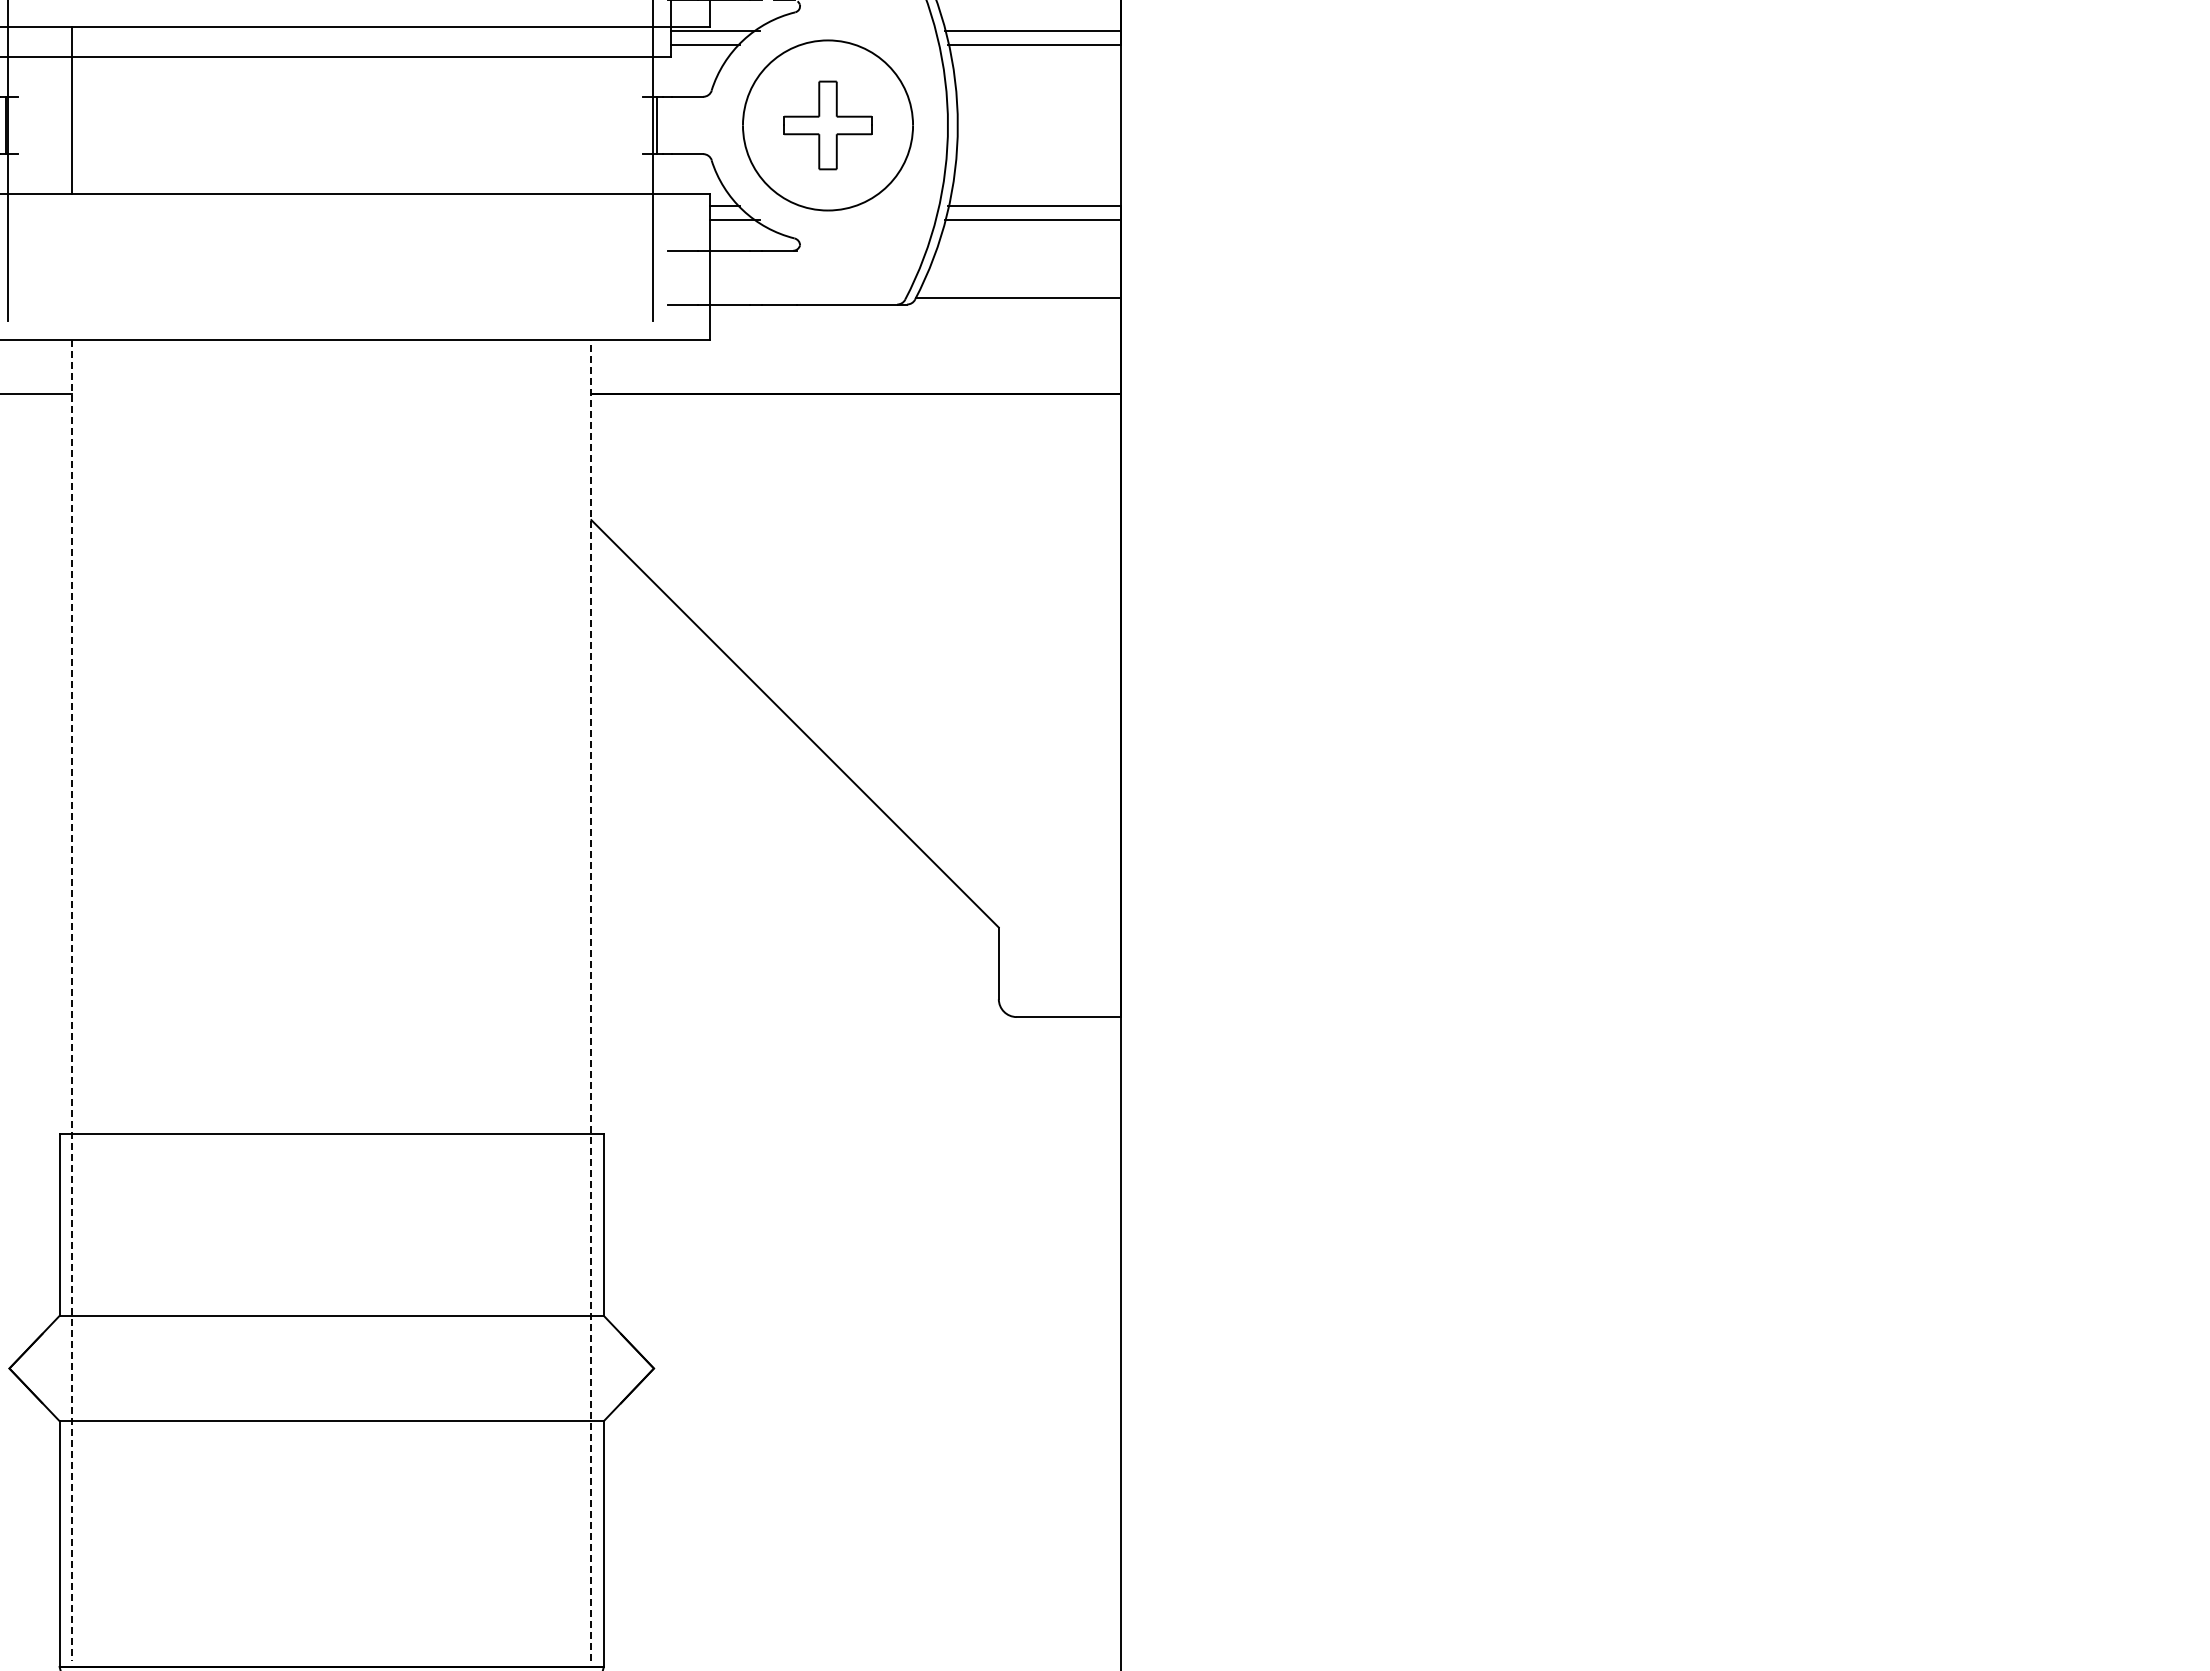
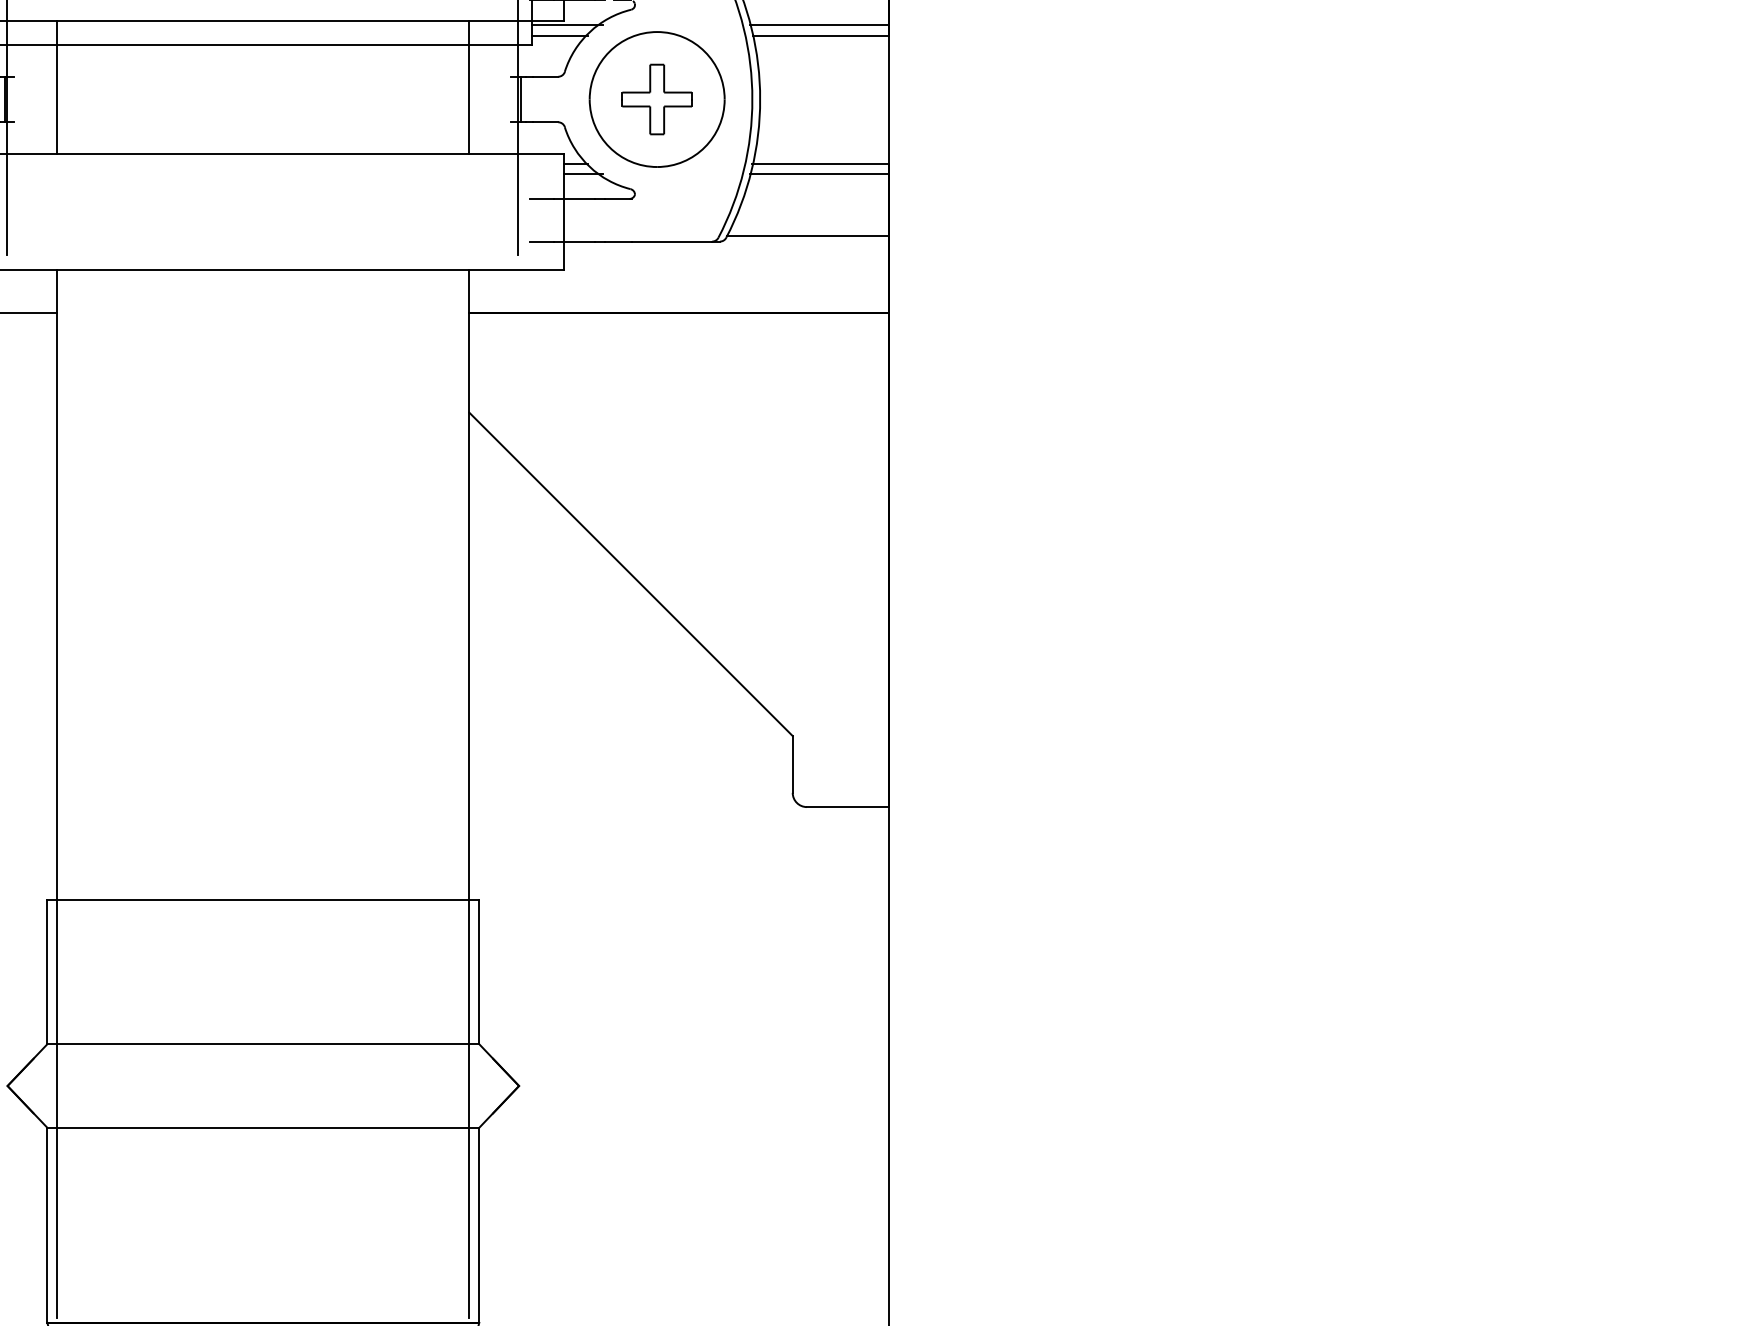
line: (591, 110) -> (469, 87), added
line: (591, 1000) -> (469, 793), dashed -> solid
line: (72, 1001) -> (57, 794), dashed -> solid

